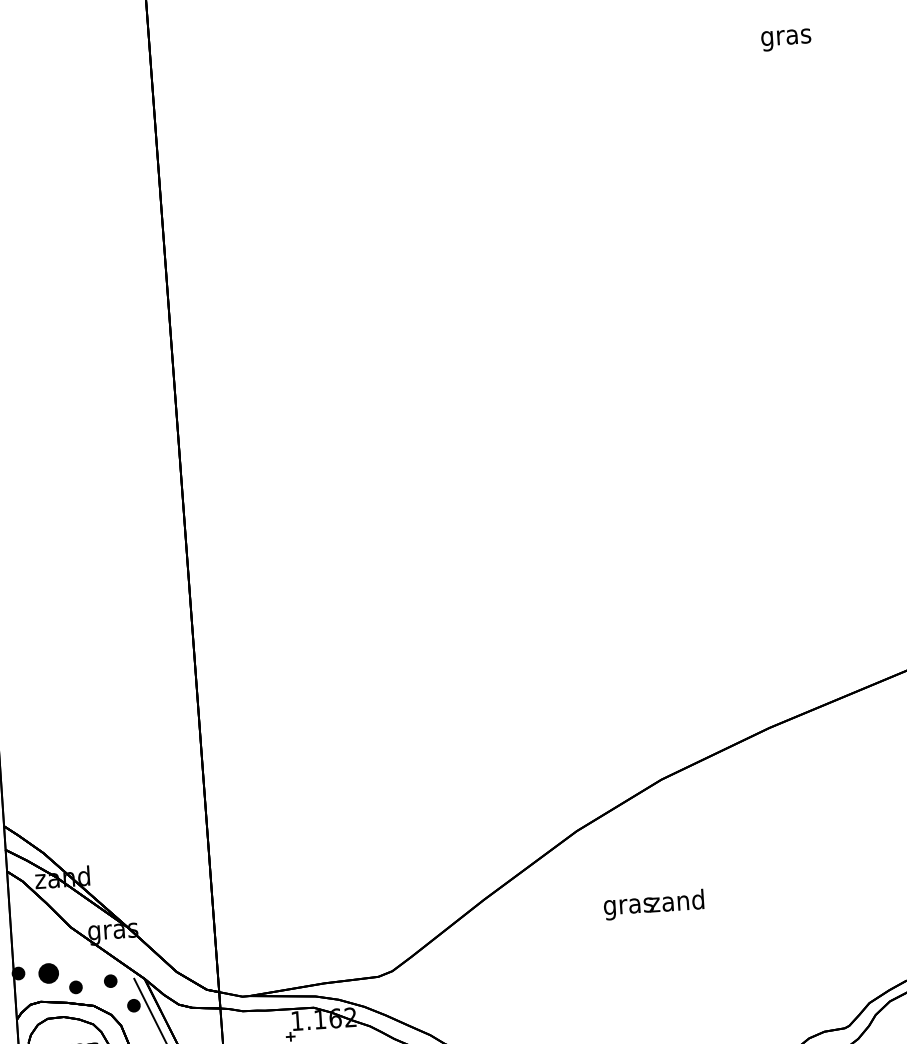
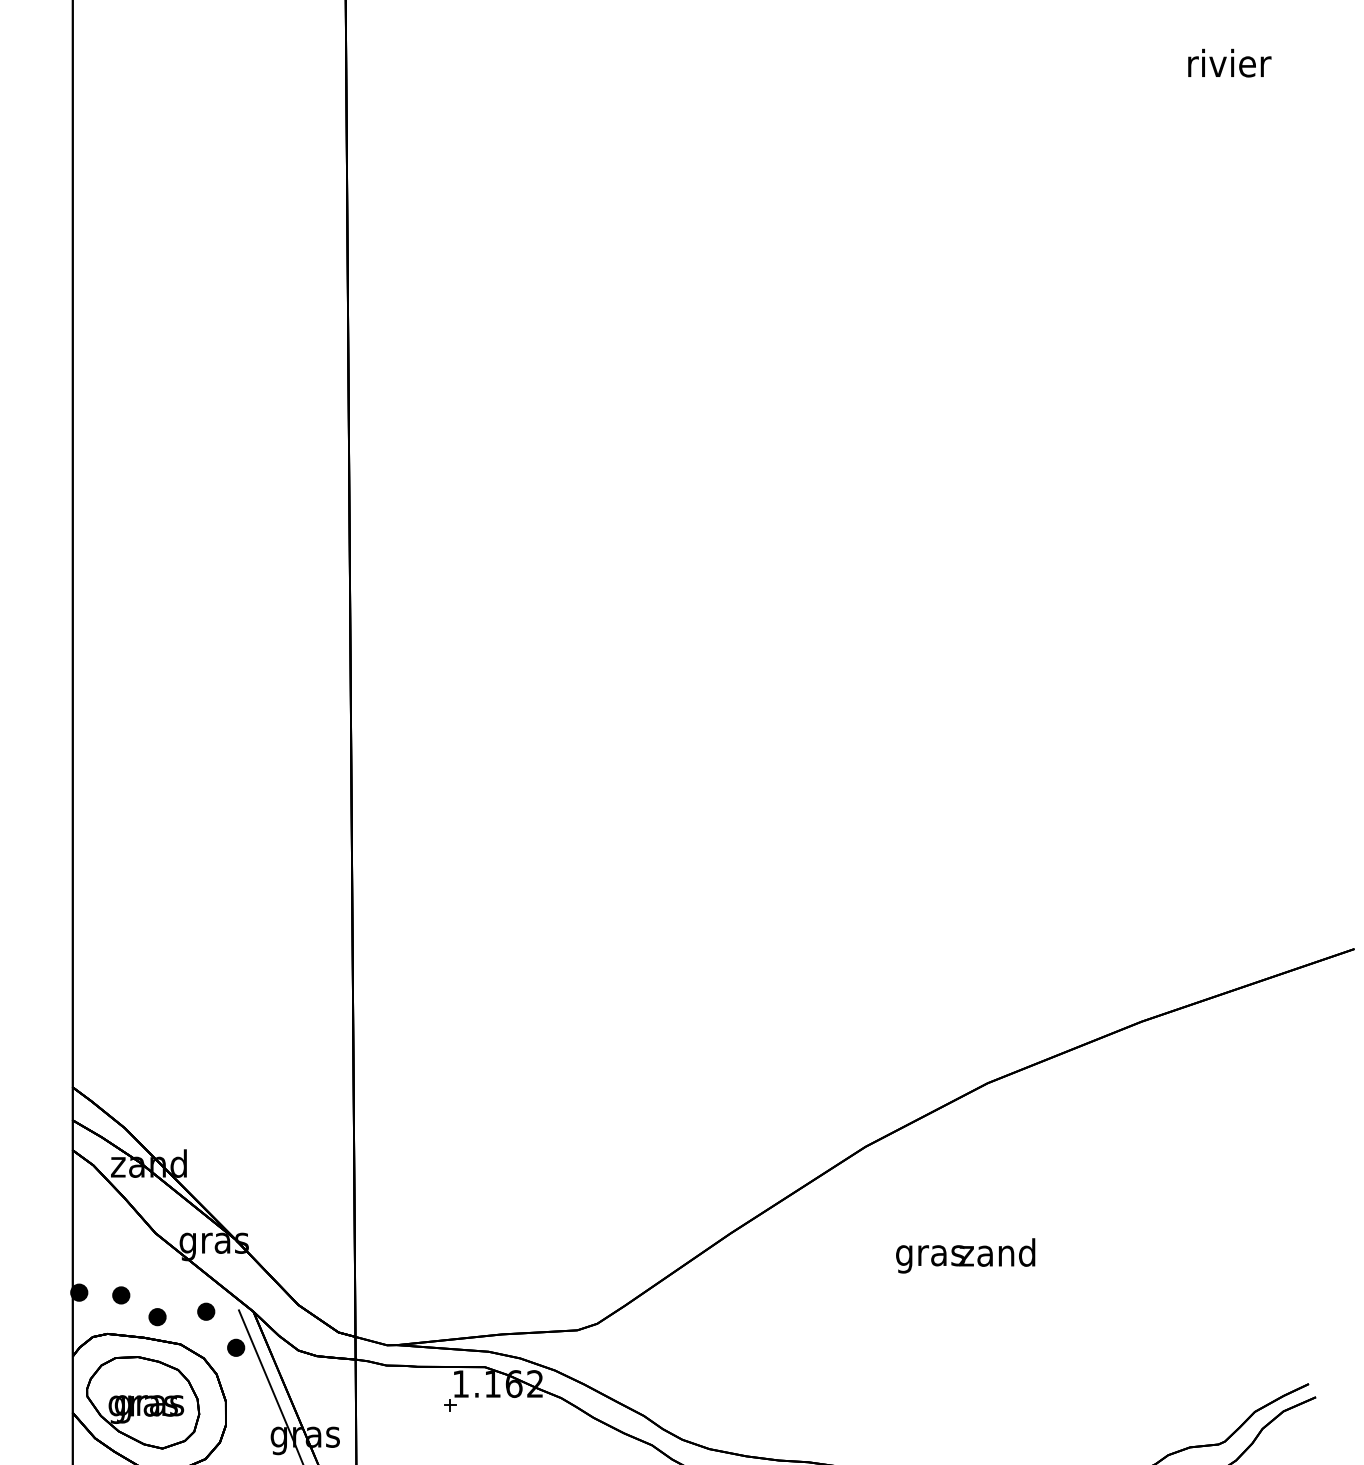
text: (786, 37) -> (1229, 66), gras -> rivier
part: (49, 973) -> (121, 1295), size x0.62

